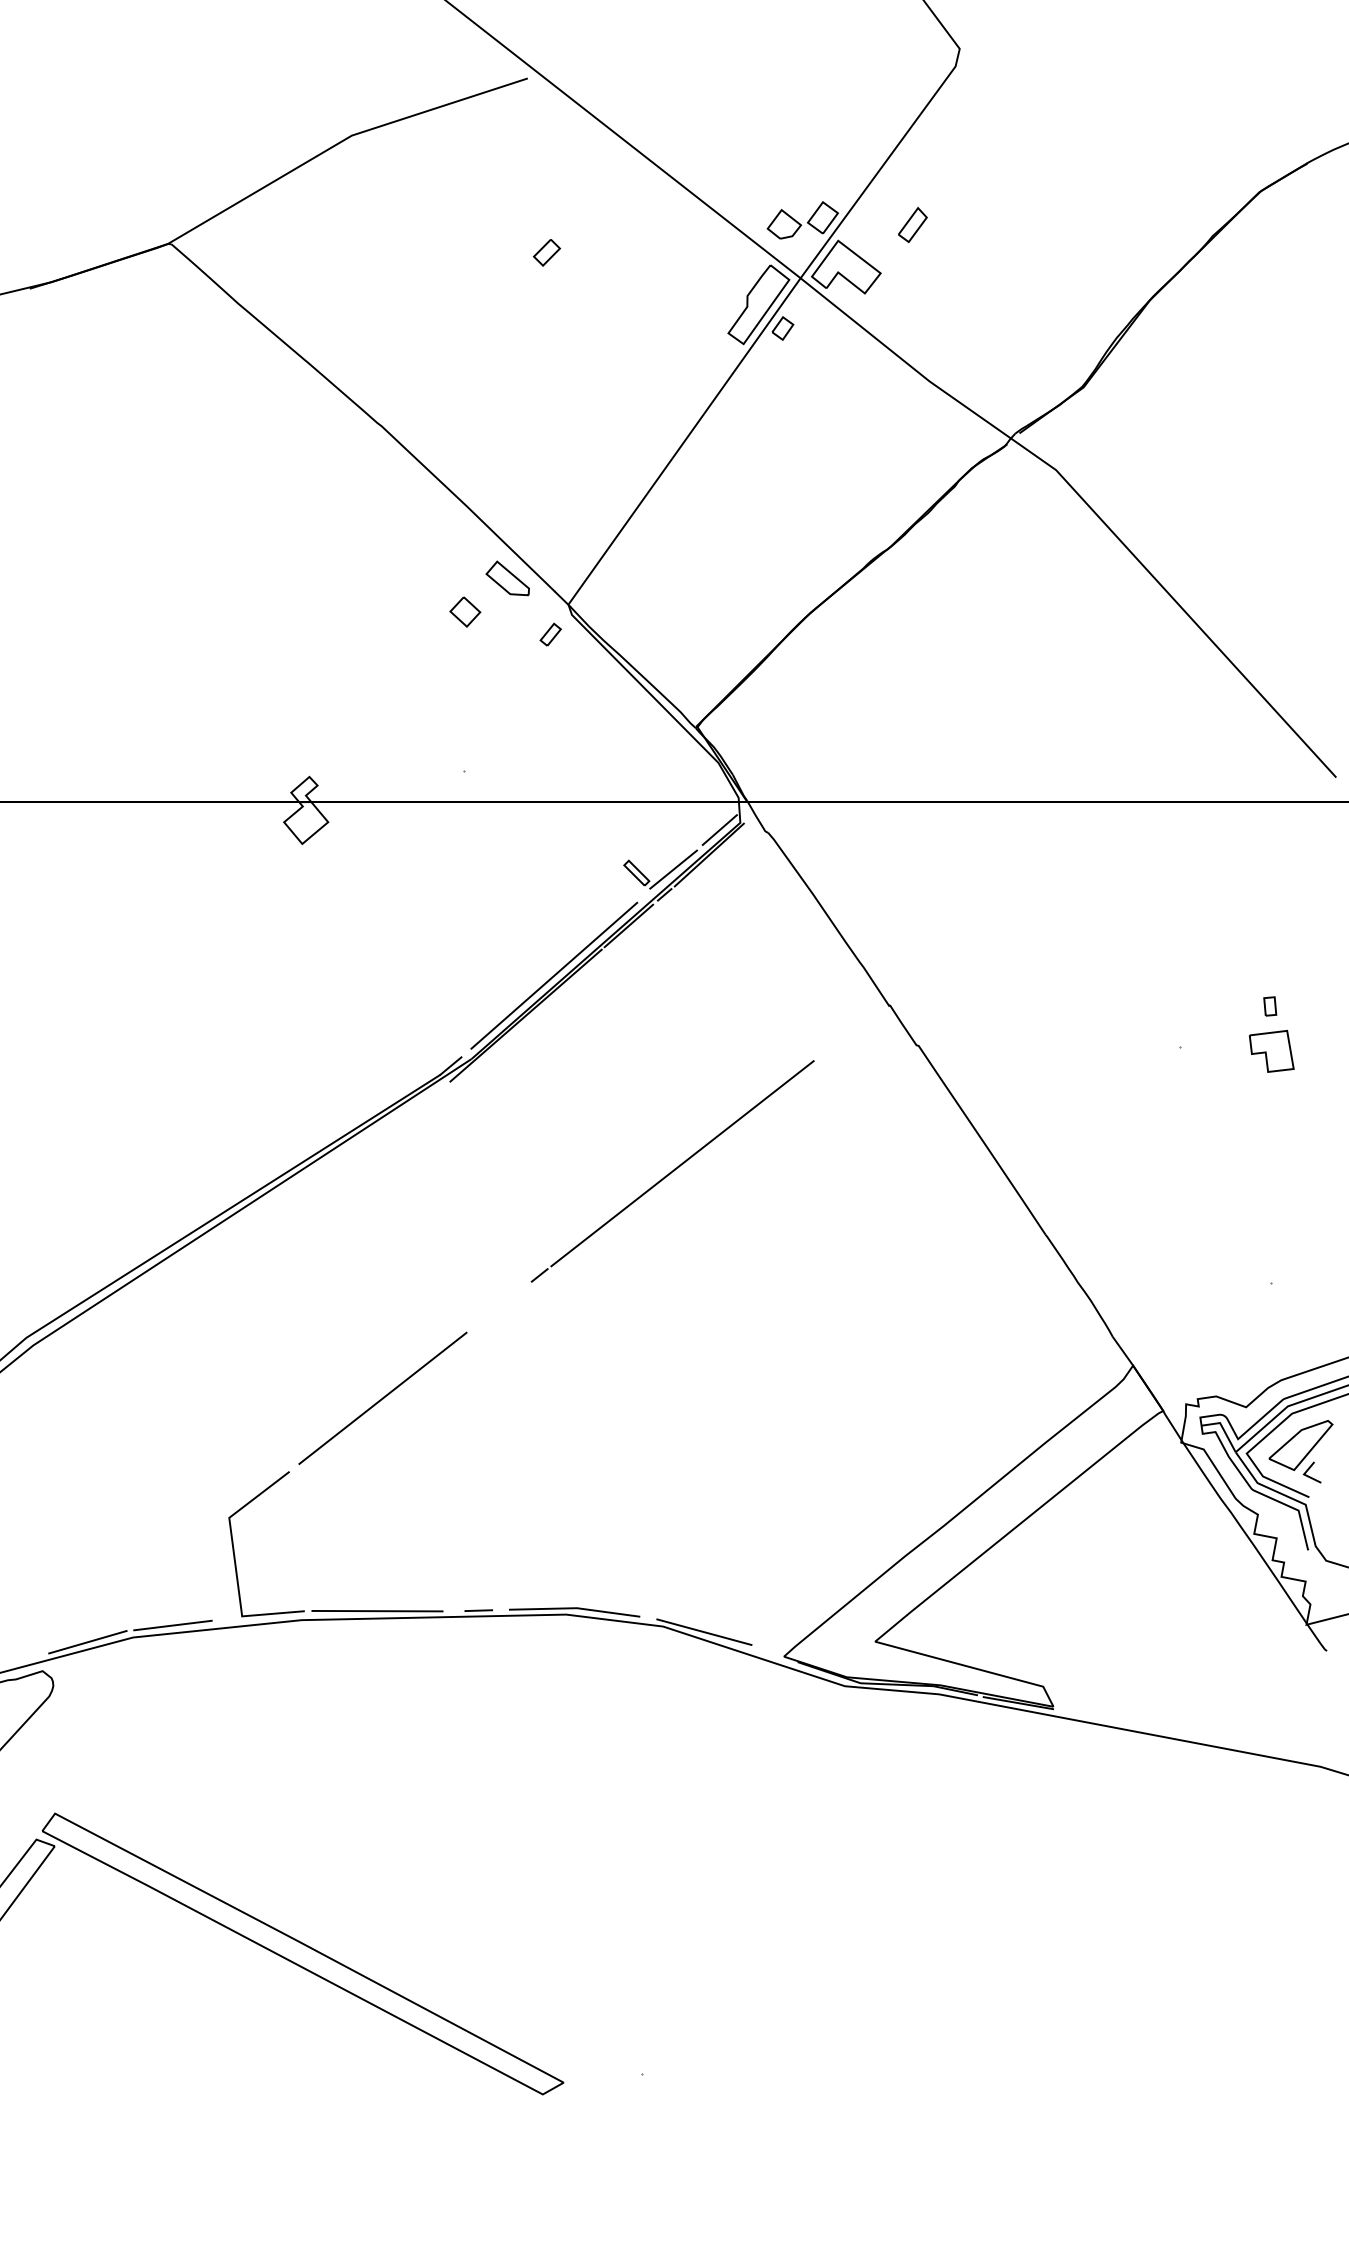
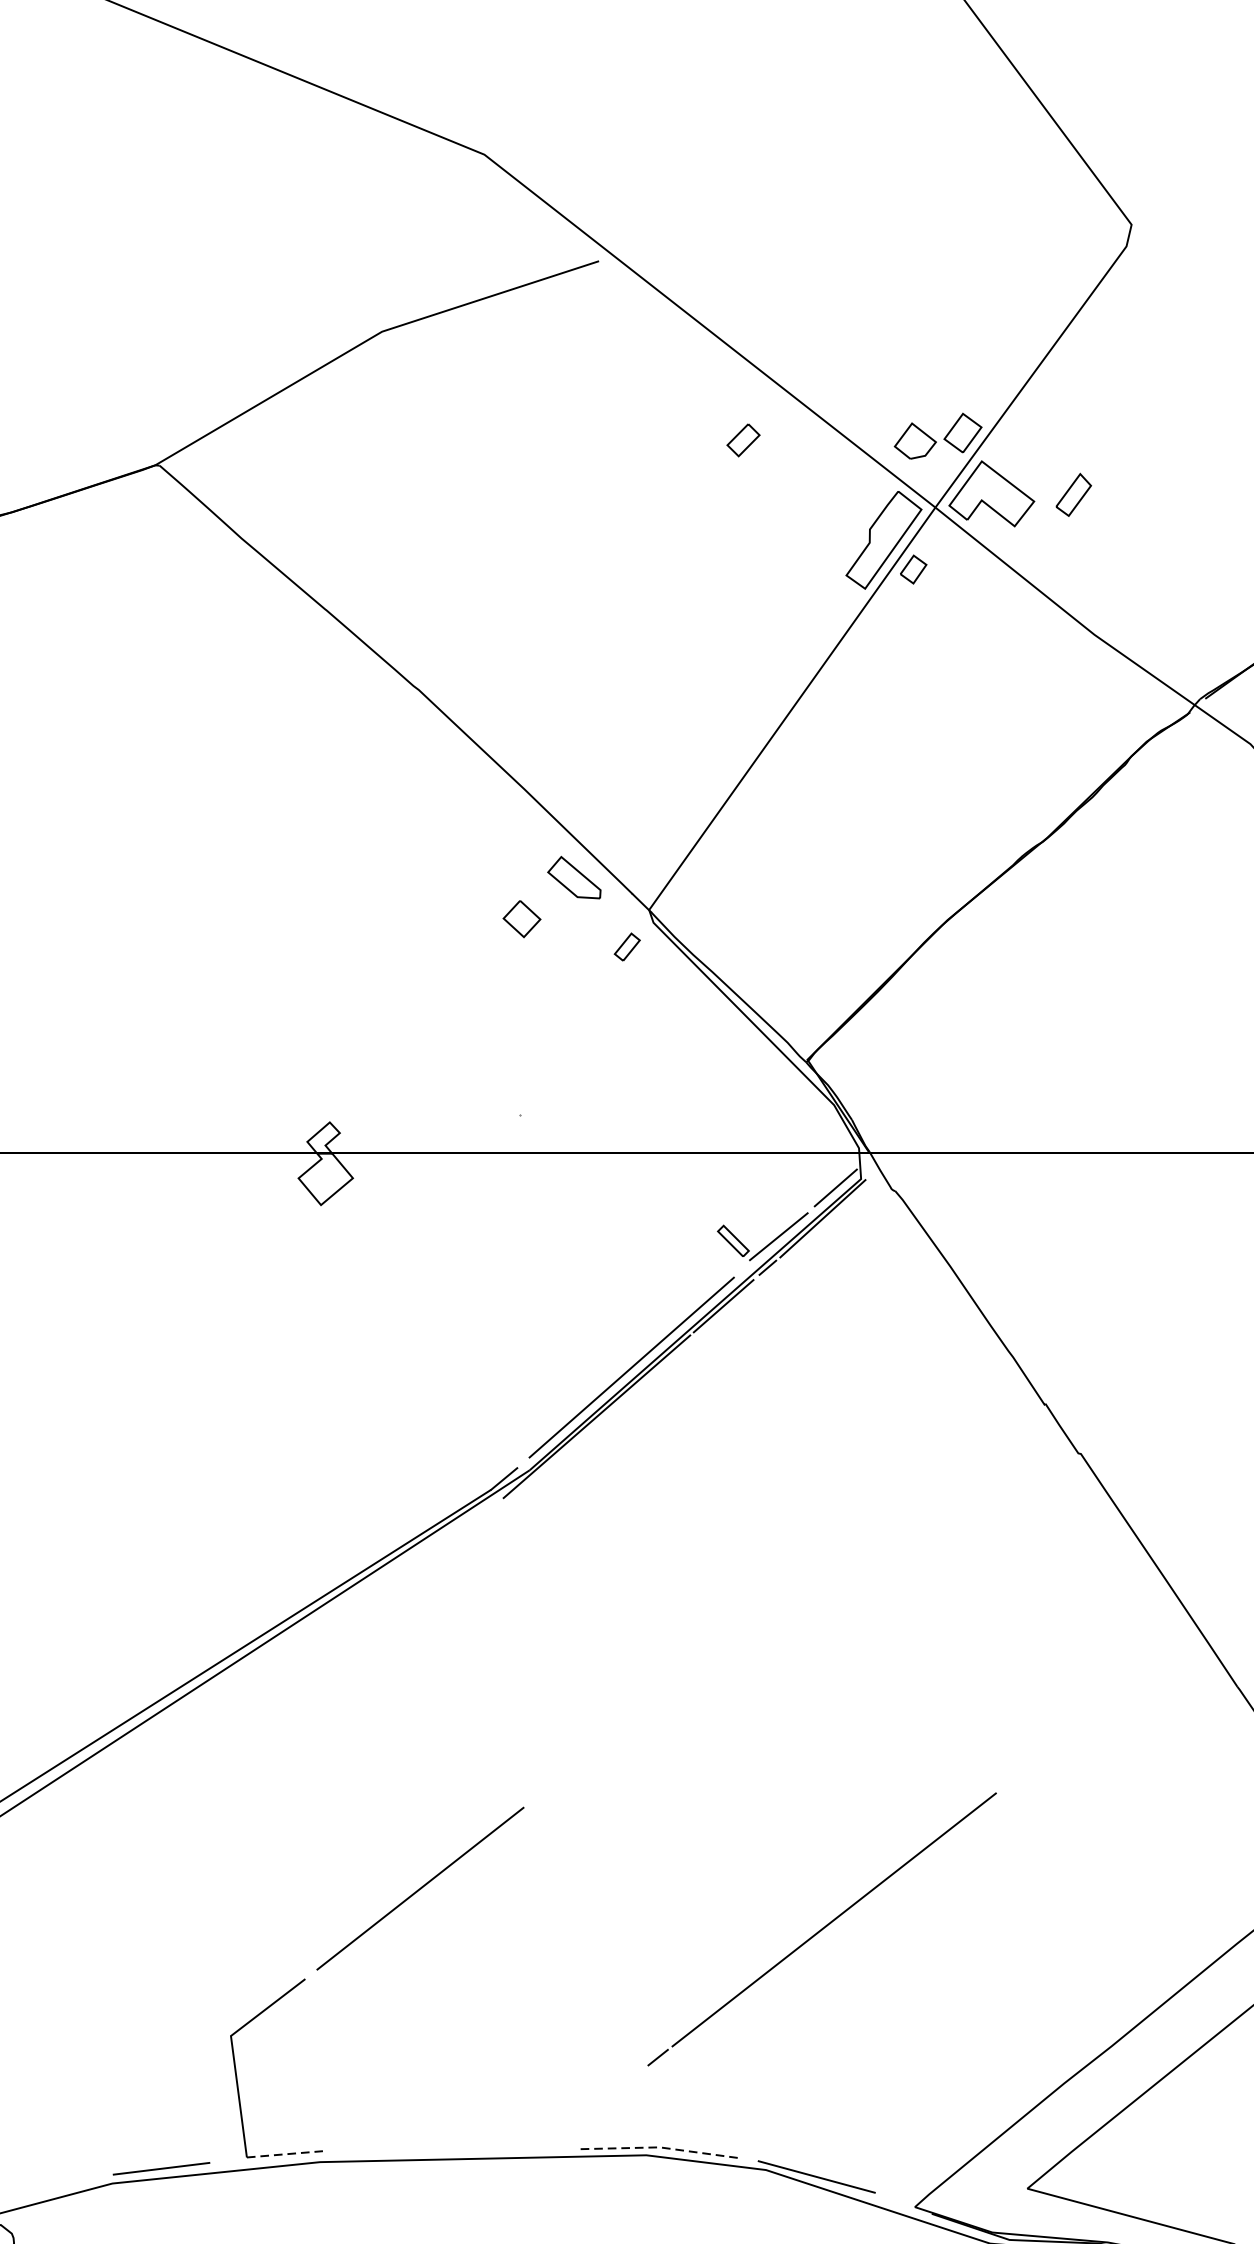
part: (912, 224) -> (1073, 494), moved
part: (546, 252) -> (742, 440), moved
line: (672, 1171) -> (821, 1929), moved
line: (574, 1608) -> (656, 2147), solid -> dashed
line: (377, 1610) -> (413, 2150), removed
line: (478, 1610) -> (538, 2150), removed
line: (273, 1613) -> (285, 2153), solid -> dashed
line: (87, 1642) -> (56, 2189), removed

